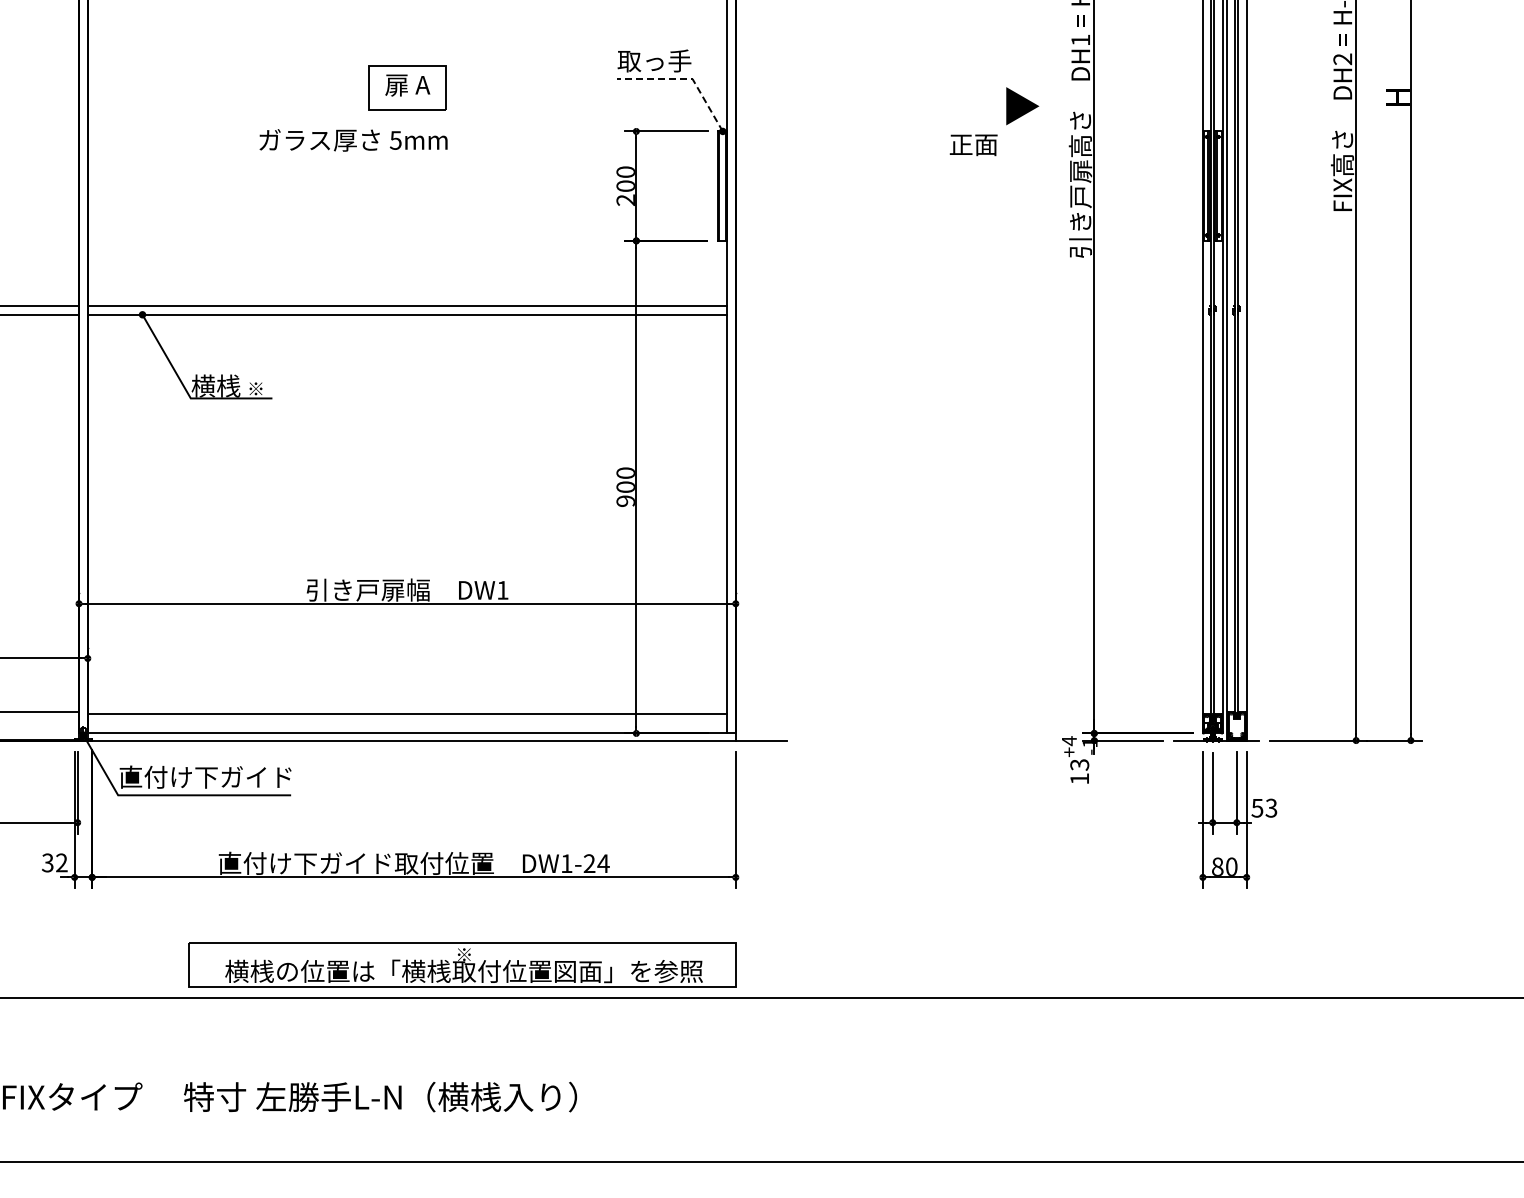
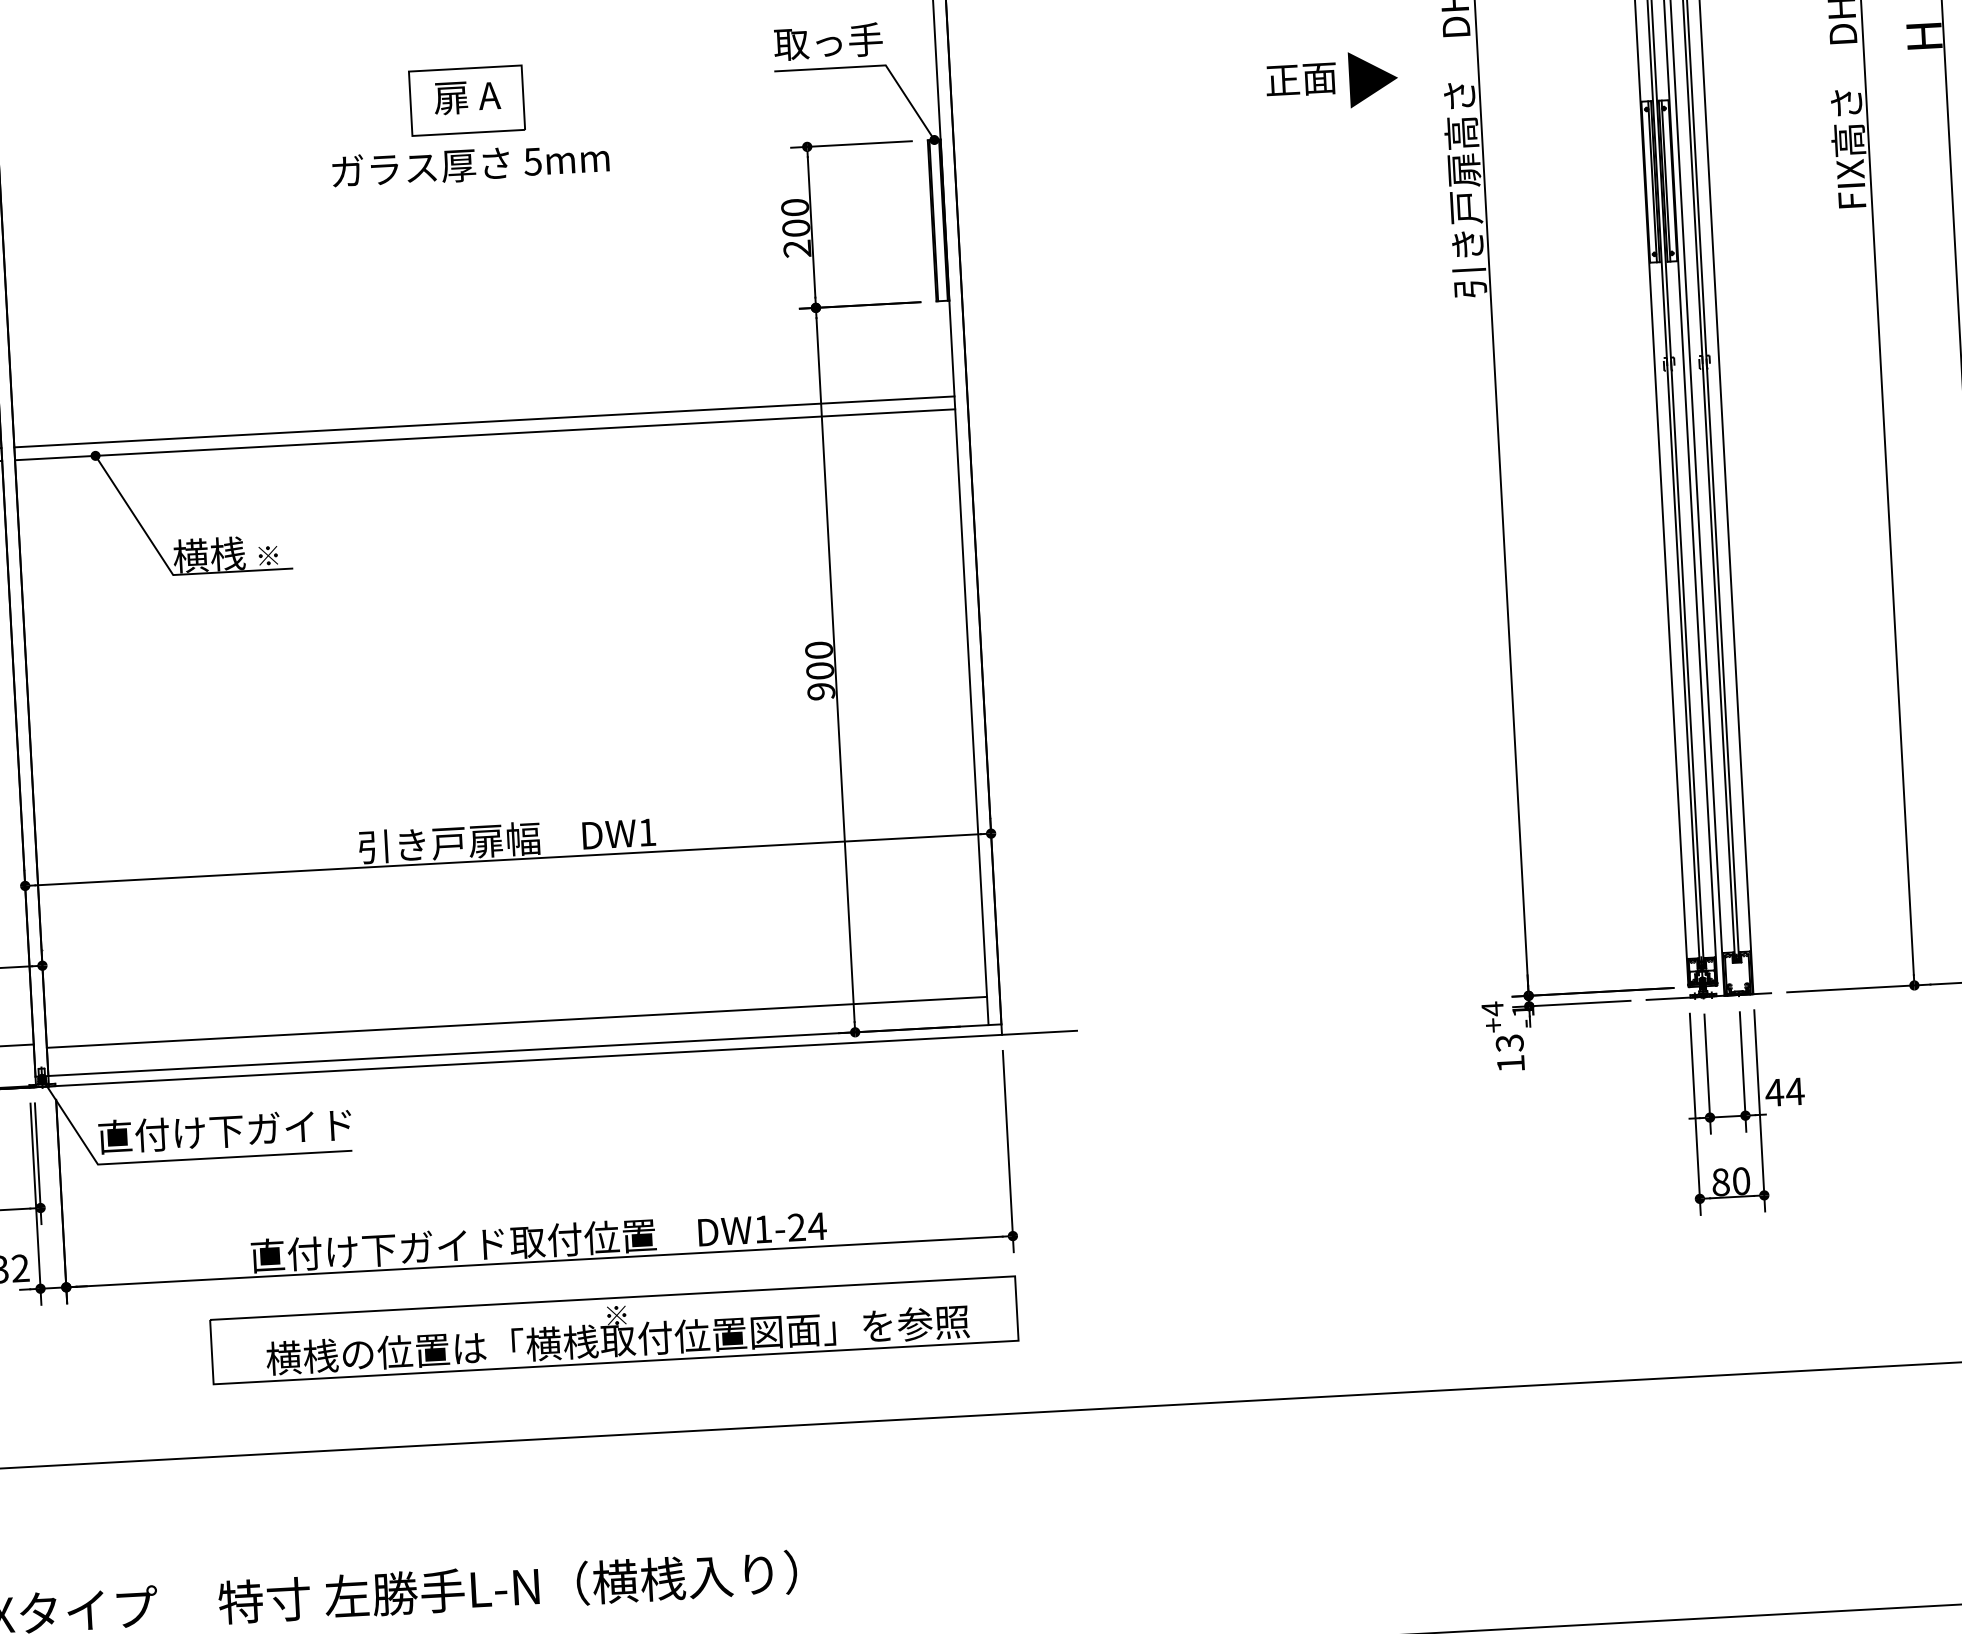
line: (685, 79) -> (875, 66), dashed -> solid
text: (353, 140) -> (470, 165), moved
text: (973, 145) -> (1300, 80), moved
text: (1264, 807) -> (1784, 1091), 53 -> 44
part: (462, 964) -> (614, 1330), moved

